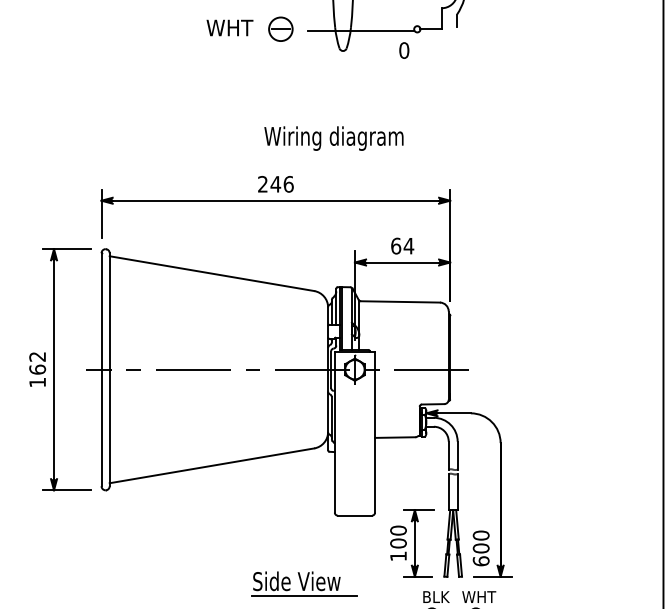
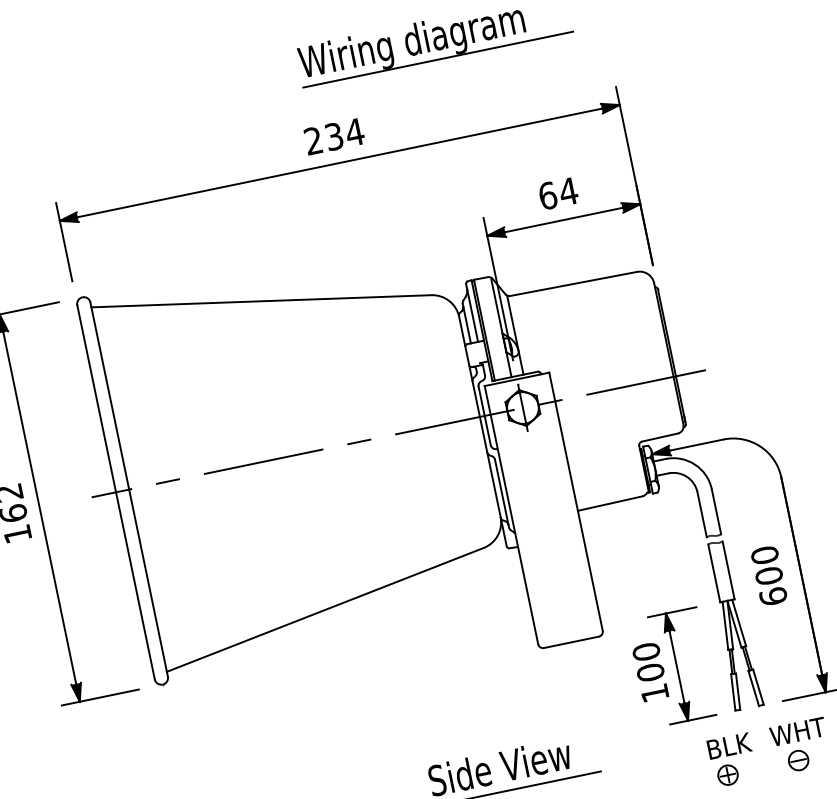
line: (347, 151) -> (438, 60), added
text: (281, 183) -> (343, 133), 246 -> 234
text: (480, 548) -> (768, 576), moved

